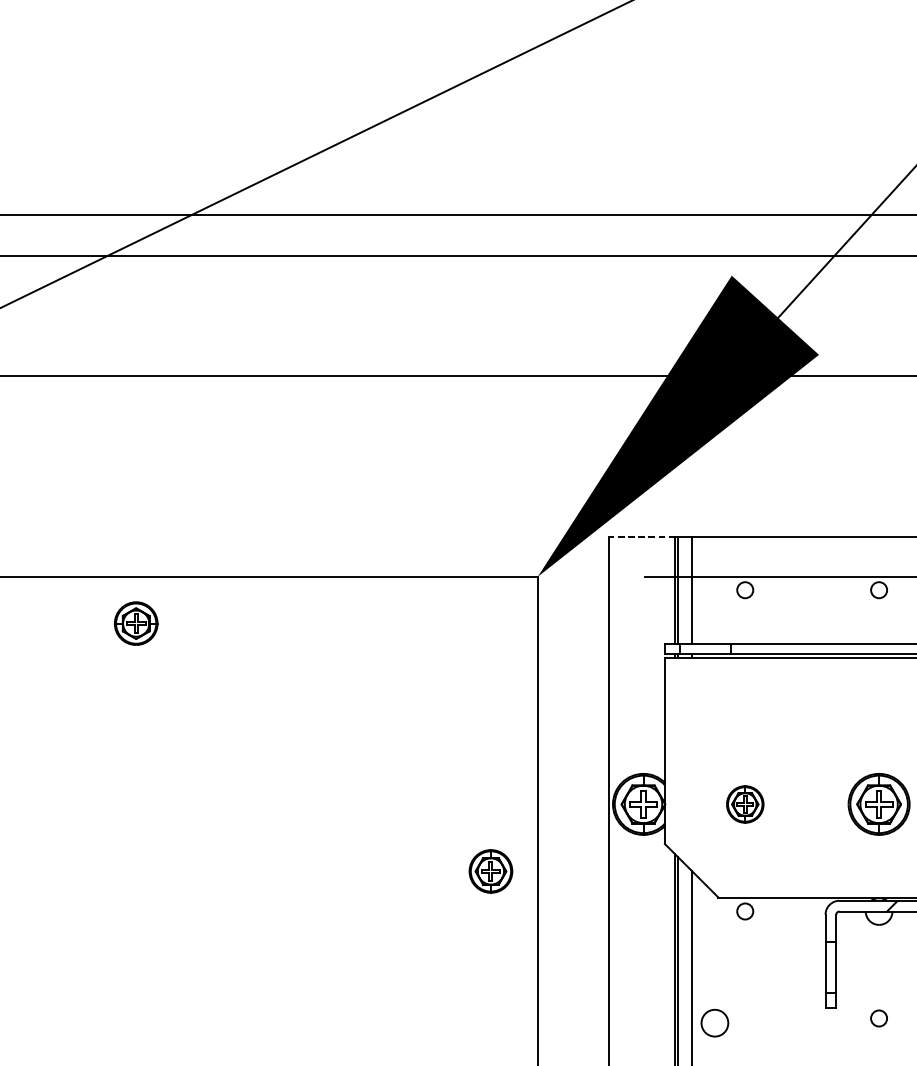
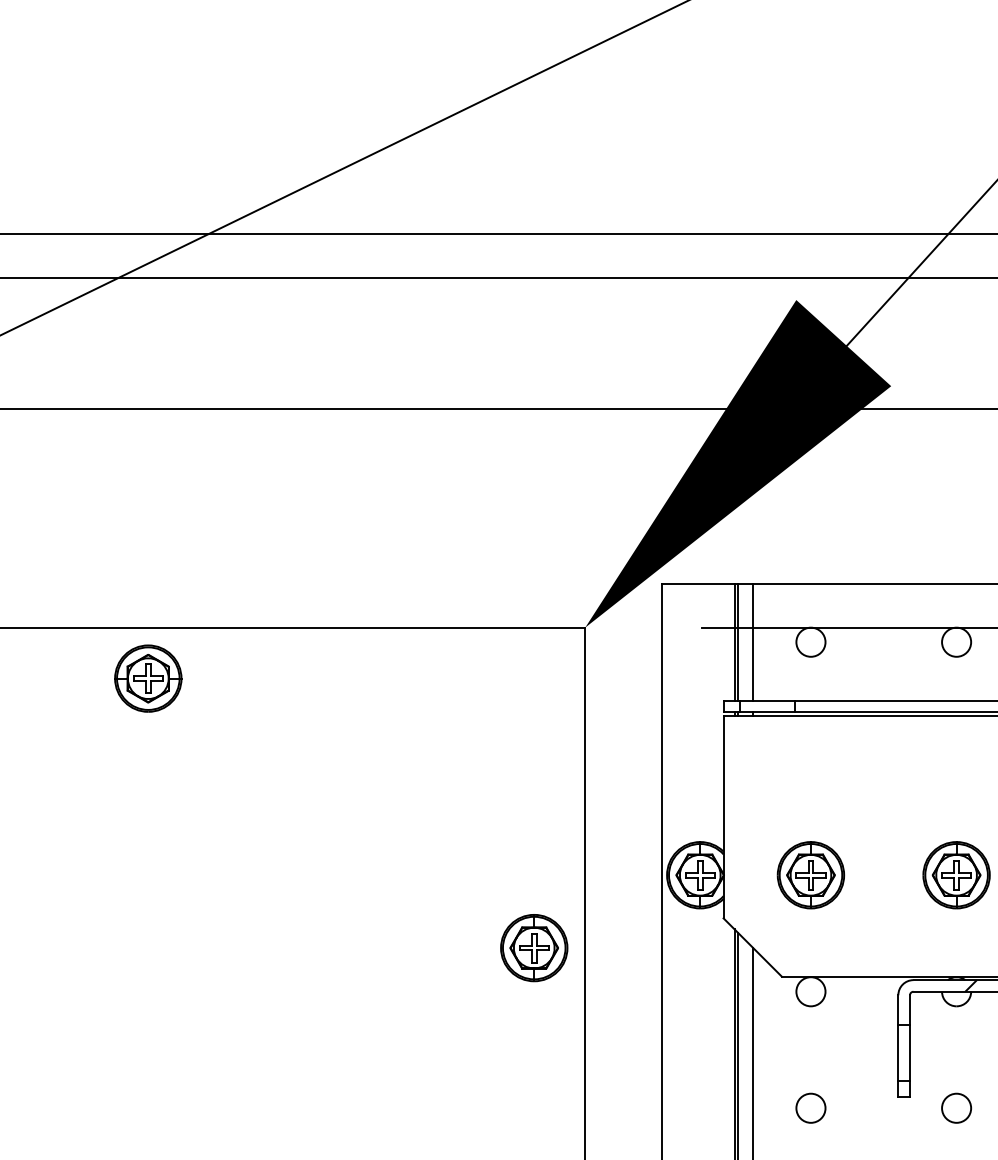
line: (641, 536) -> (698, 583), dashed -> solid
circle: (744, 589) -> (810, 641), size x1.67
circle: (879, 589) -> (956, 641), size x1.67
part: (136, 623) -> (148, 678), size x1.43
part: (744, 804) -> (810, 875), size x1.67
part: (491, 871) -> (534, 948), size x1.43
circle: (744, 911) -> (810, 991), size x1.67
circle: (879, 1017) -> (956, 1107), size x1.67
circle: (714, 1022) -> (810, 1107), moved

